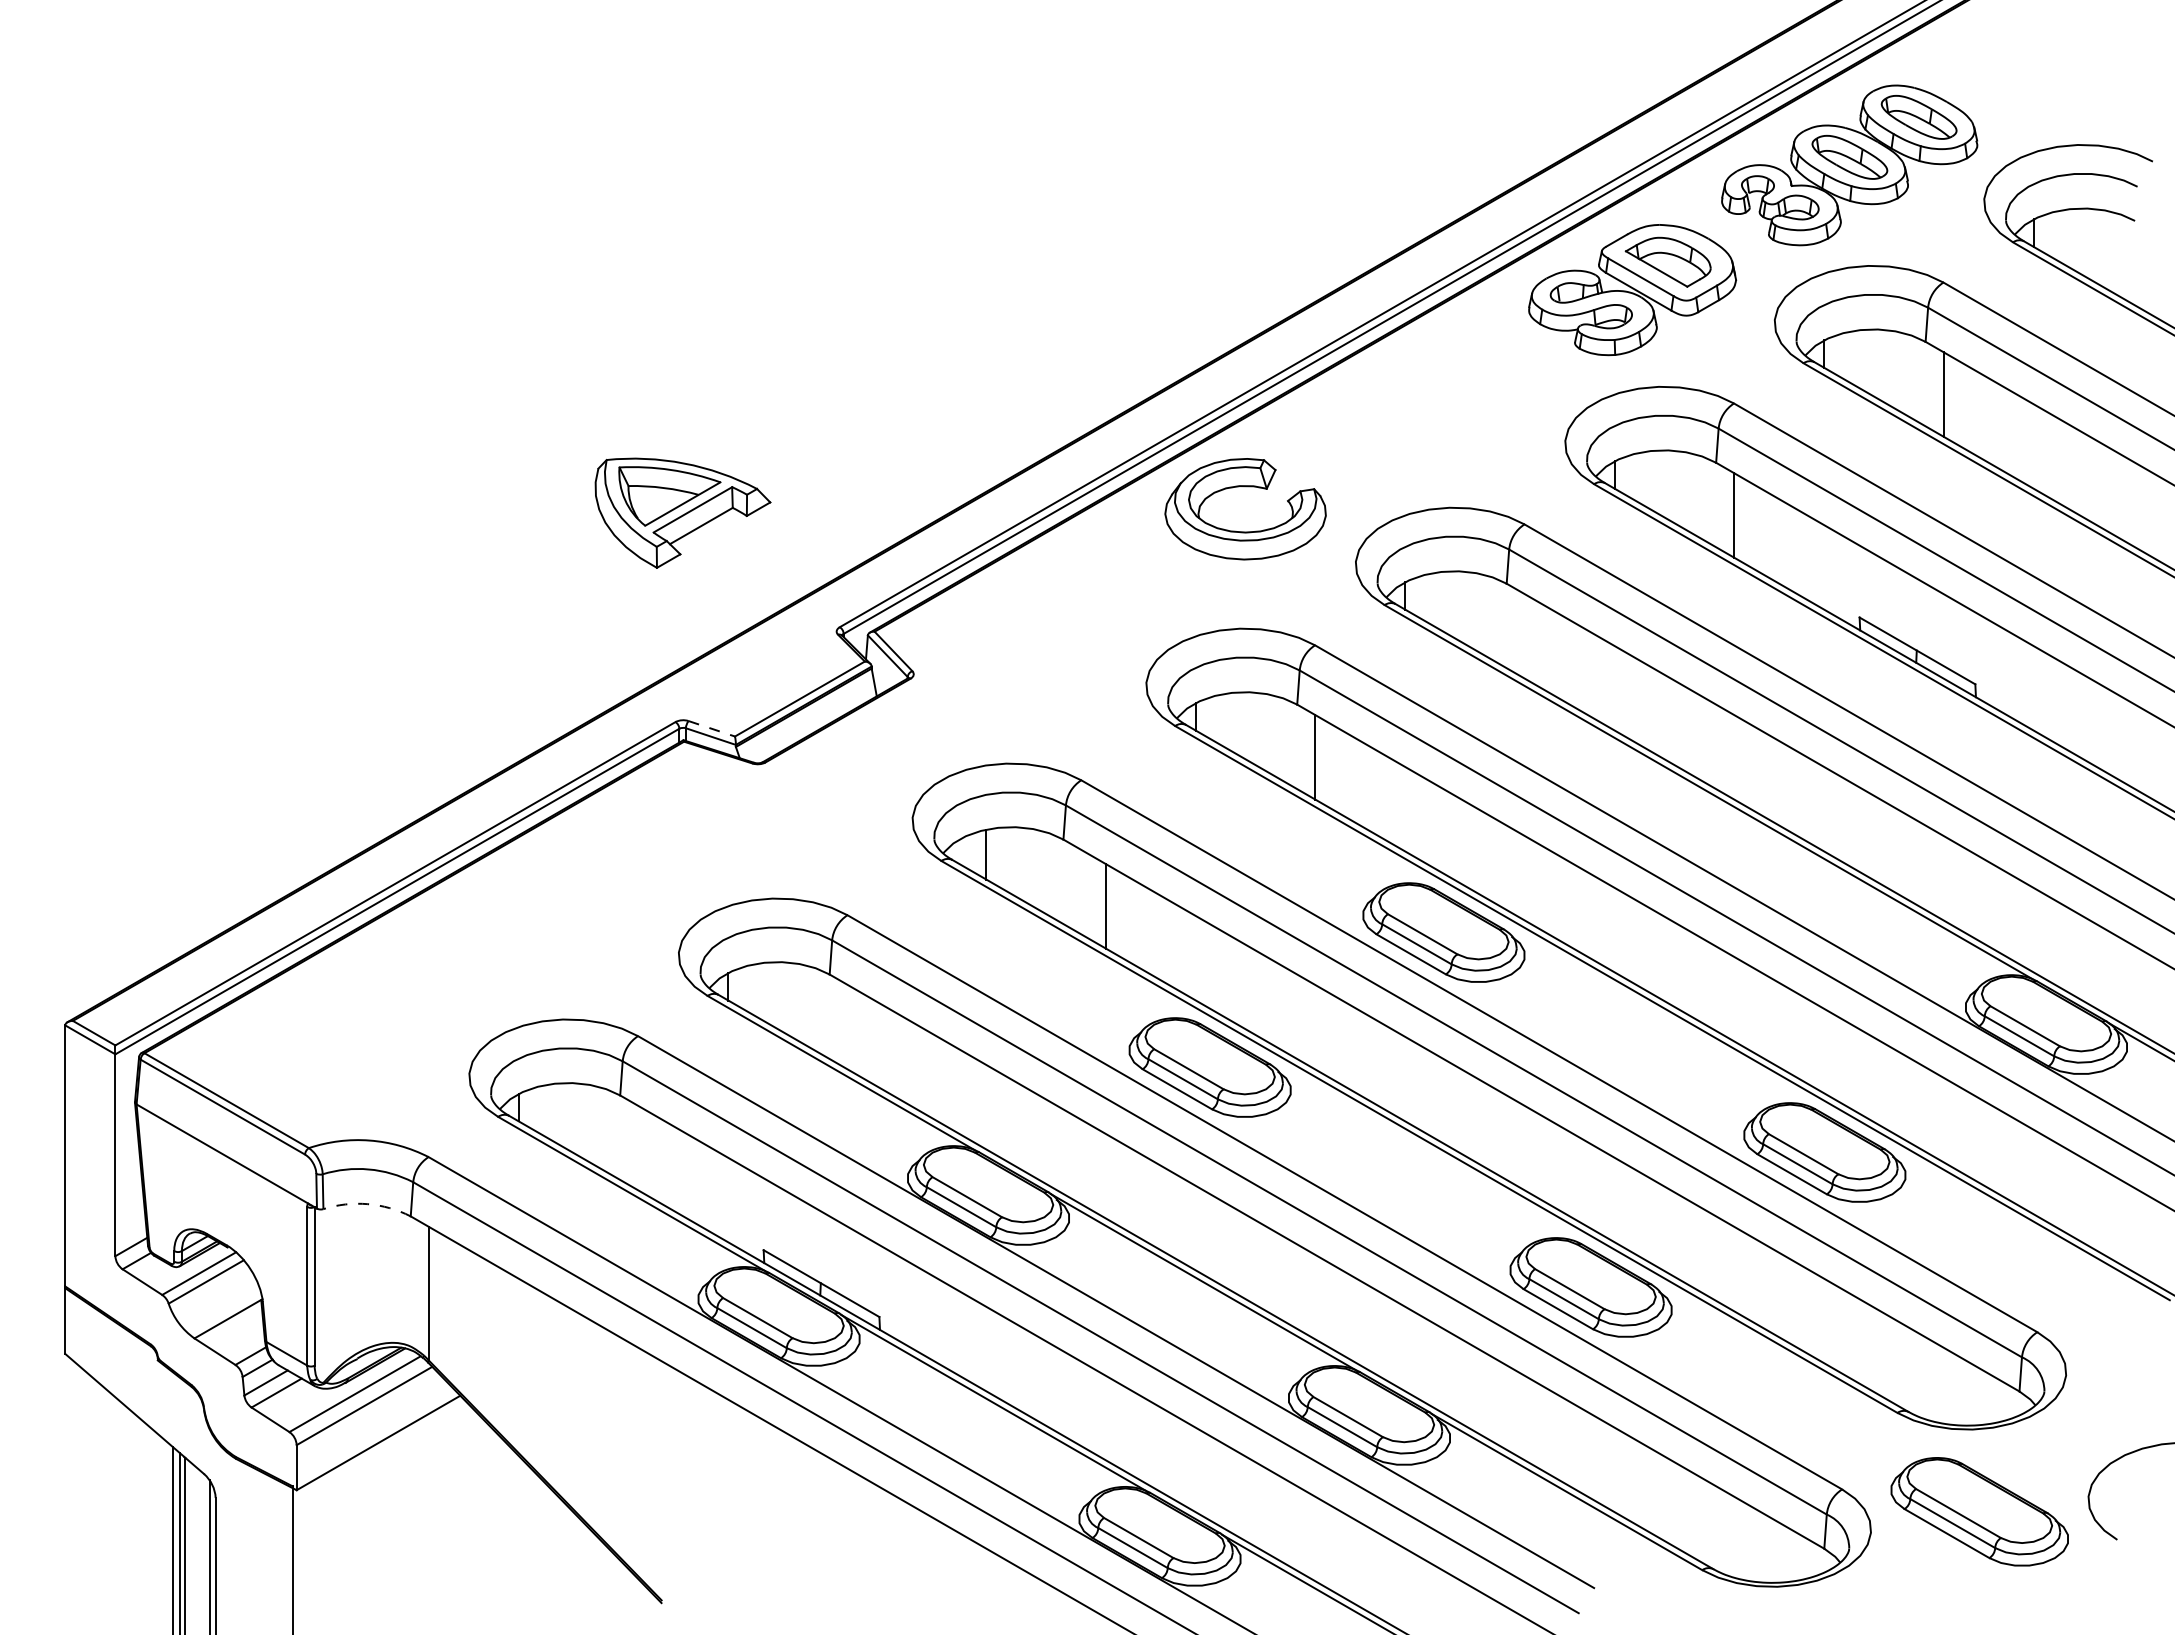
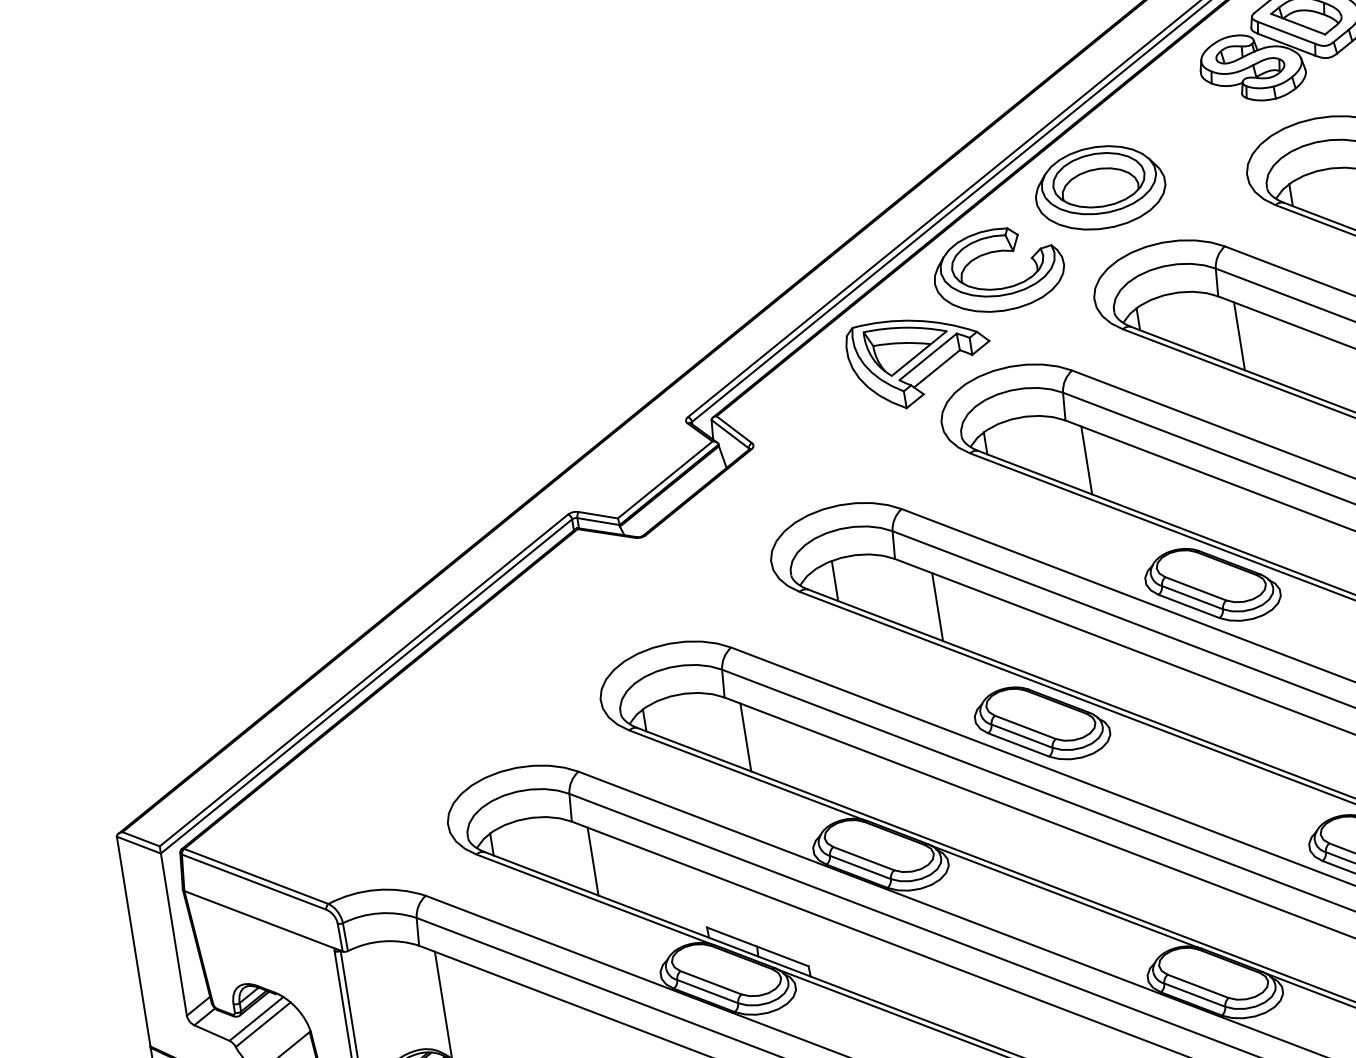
part: (1384, 428) -> (1100, 187), added
part: (682, 512) -> (920, 360), moved
line: (1524, 636) -> (1239, 336), added
line: (712, 728) -> (598, 514), dashed -> solid
line: (847, 1026) -> (745, 736), added
line: (638, 1147) -> (593, 861), added
arc: (367, 1204) -> (382, 941), dashed -> solid

